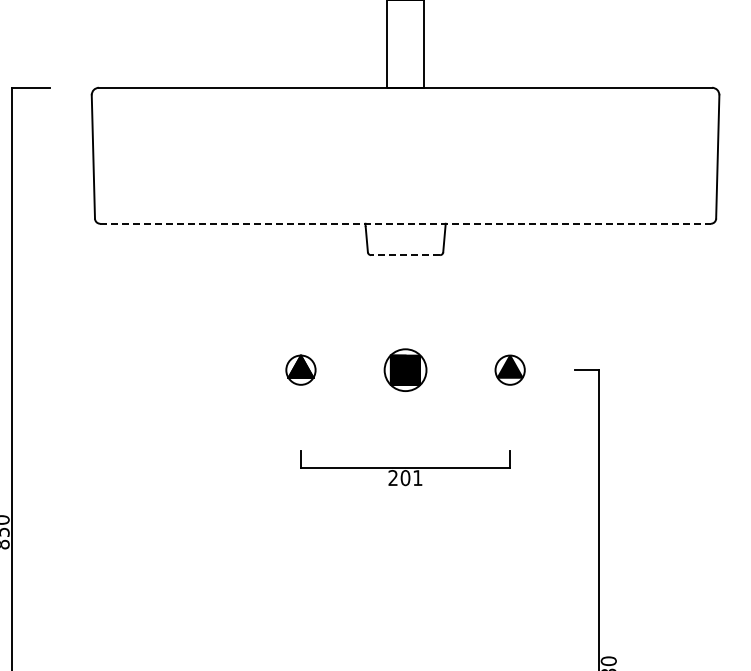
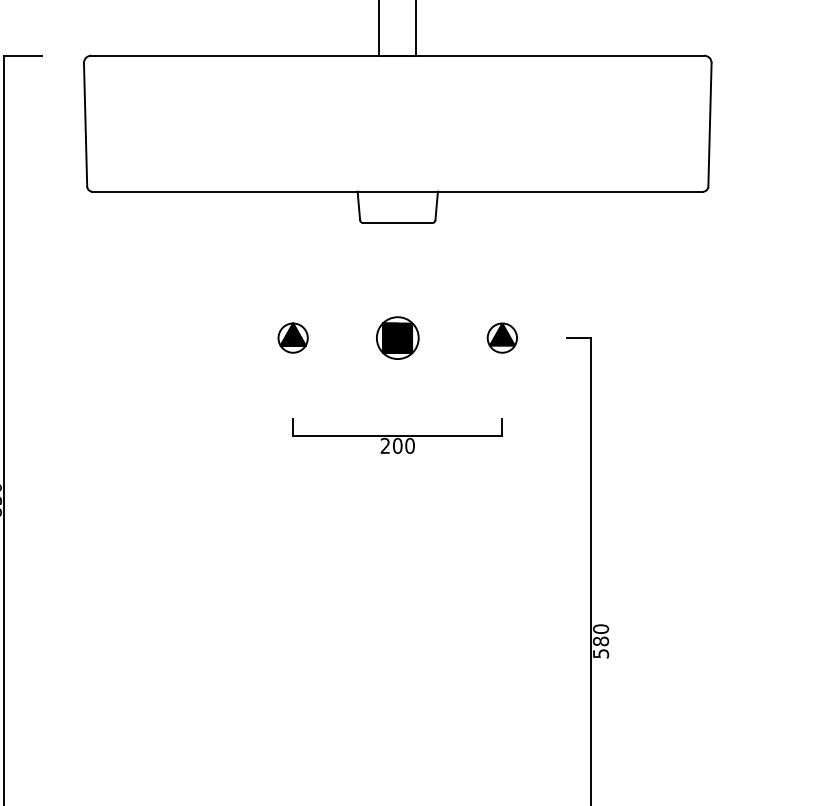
line: (406, 223) -> (398, 191), dashed -> solid
line: (405, 255) -> (397, 223), dashed -> solid
text: (417, 477) -> (409, 445), 201 -> 200

